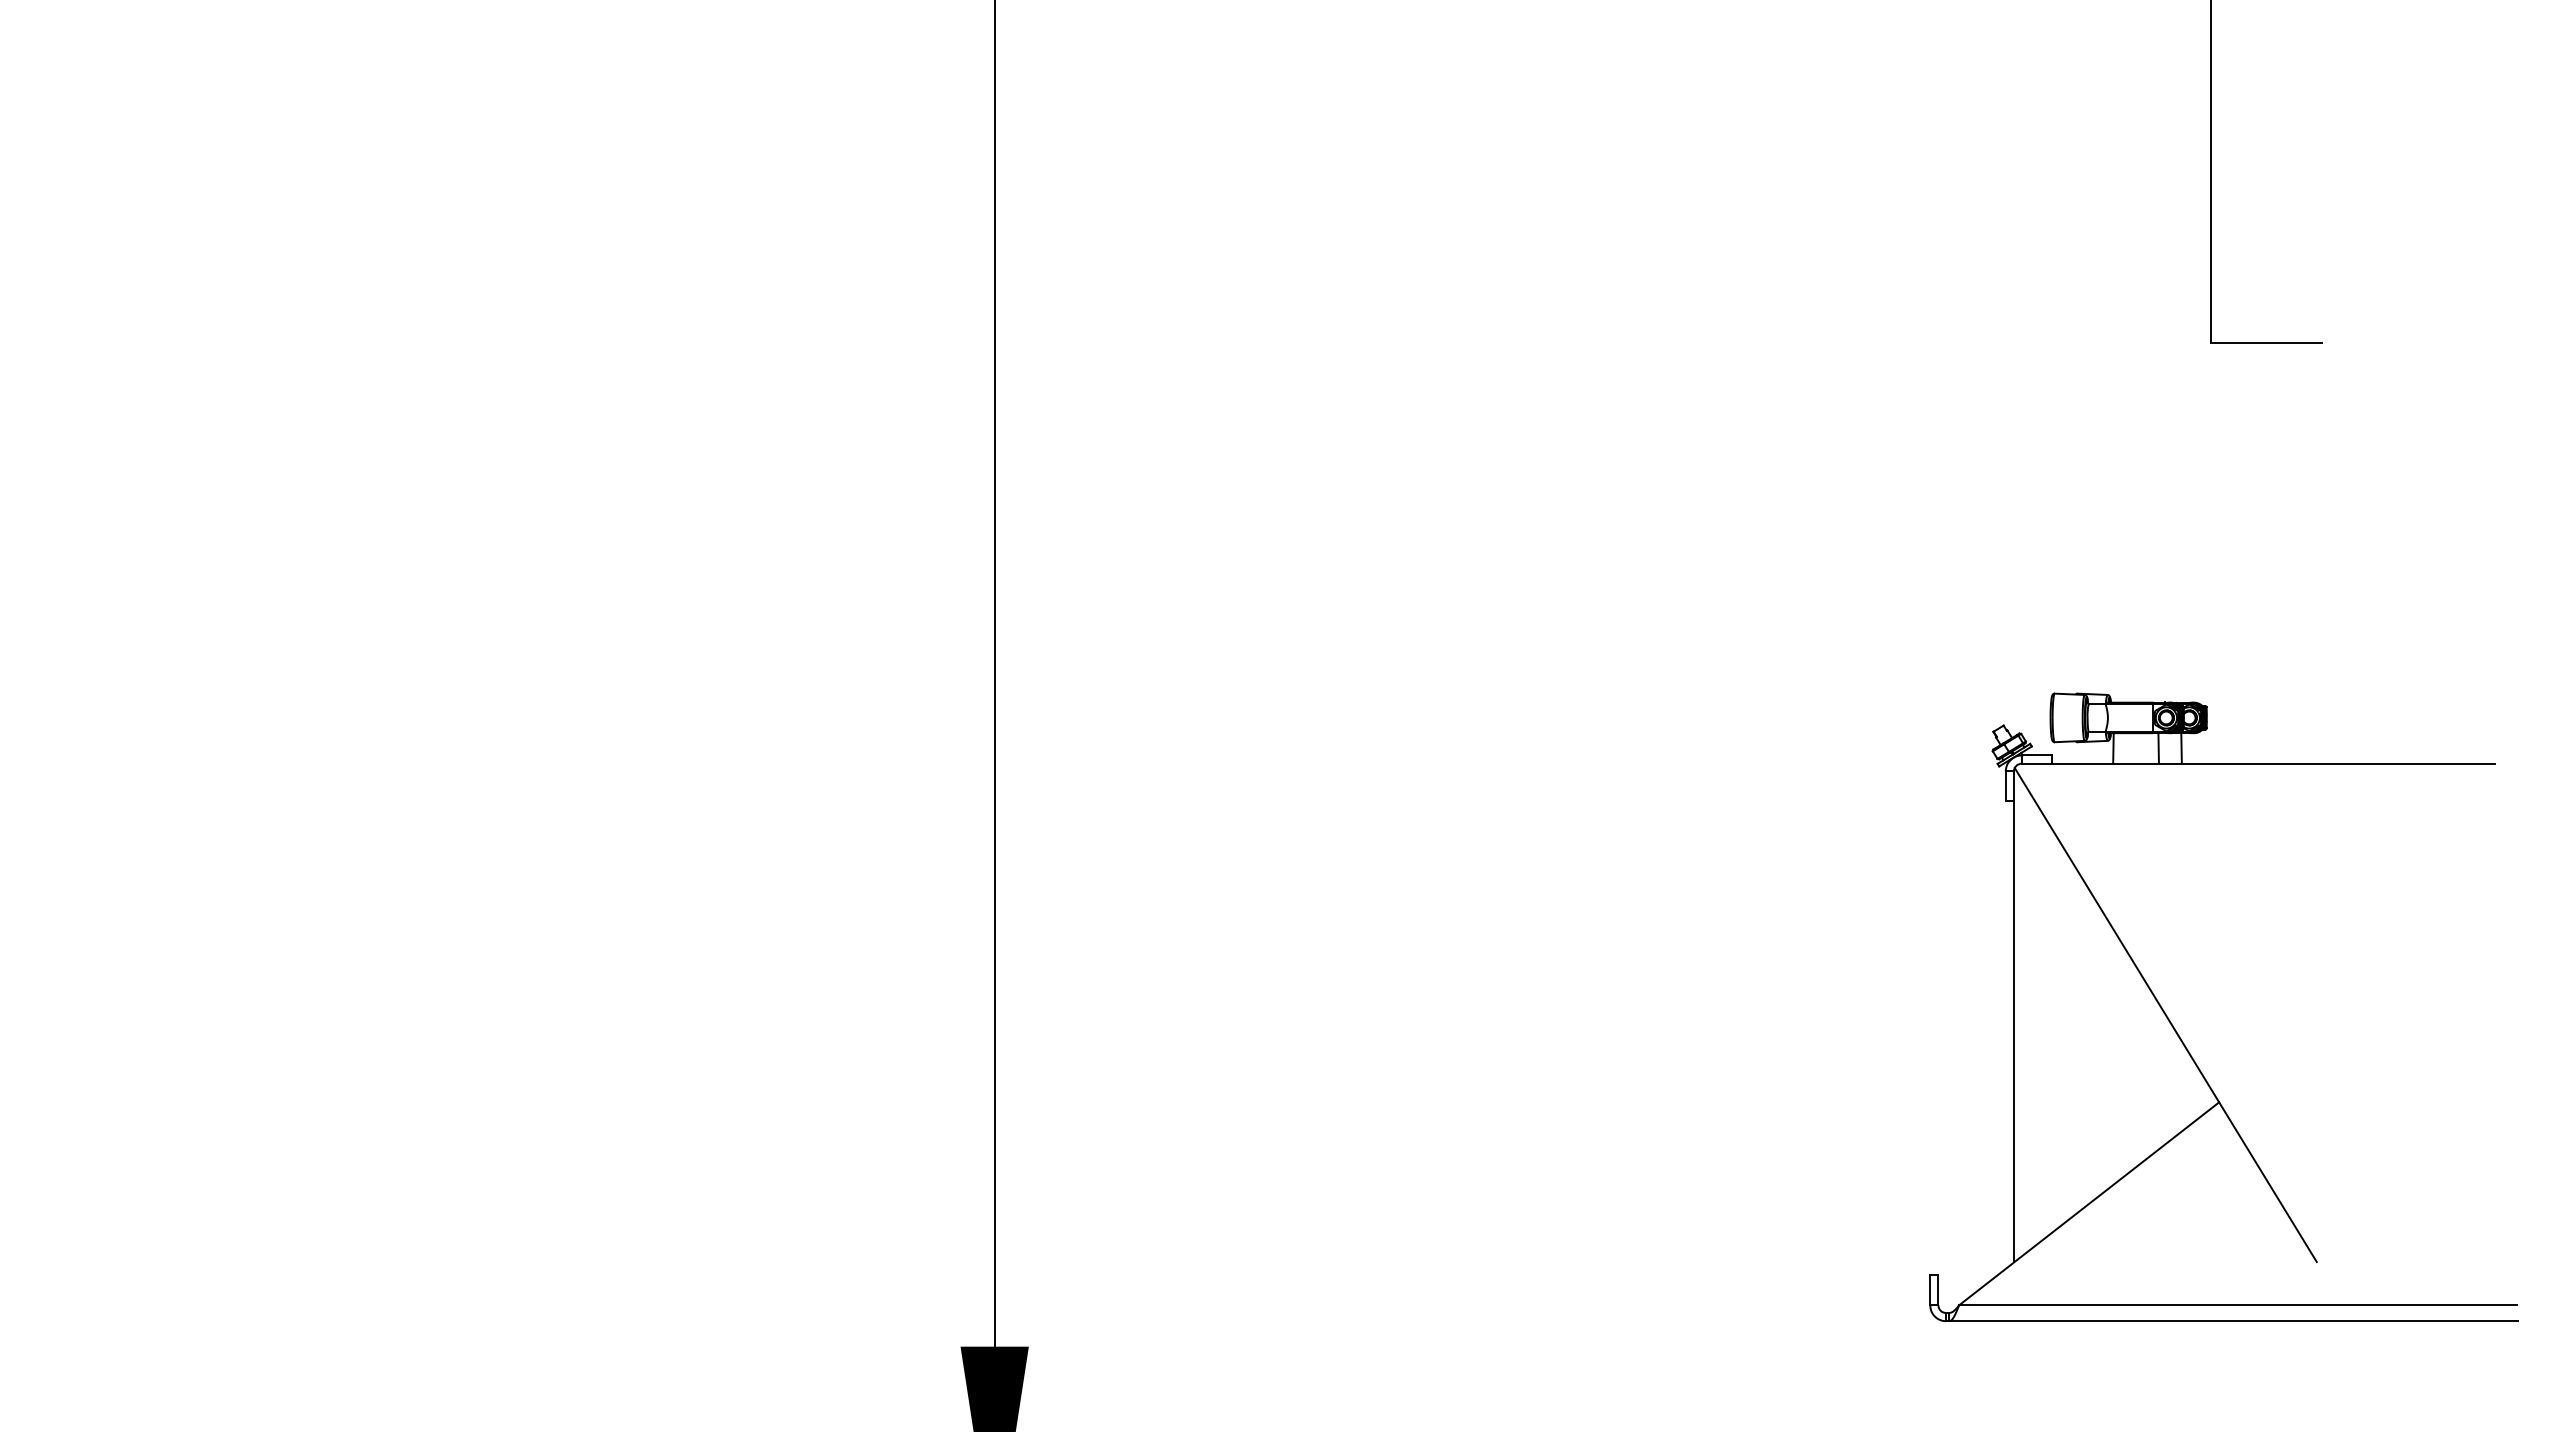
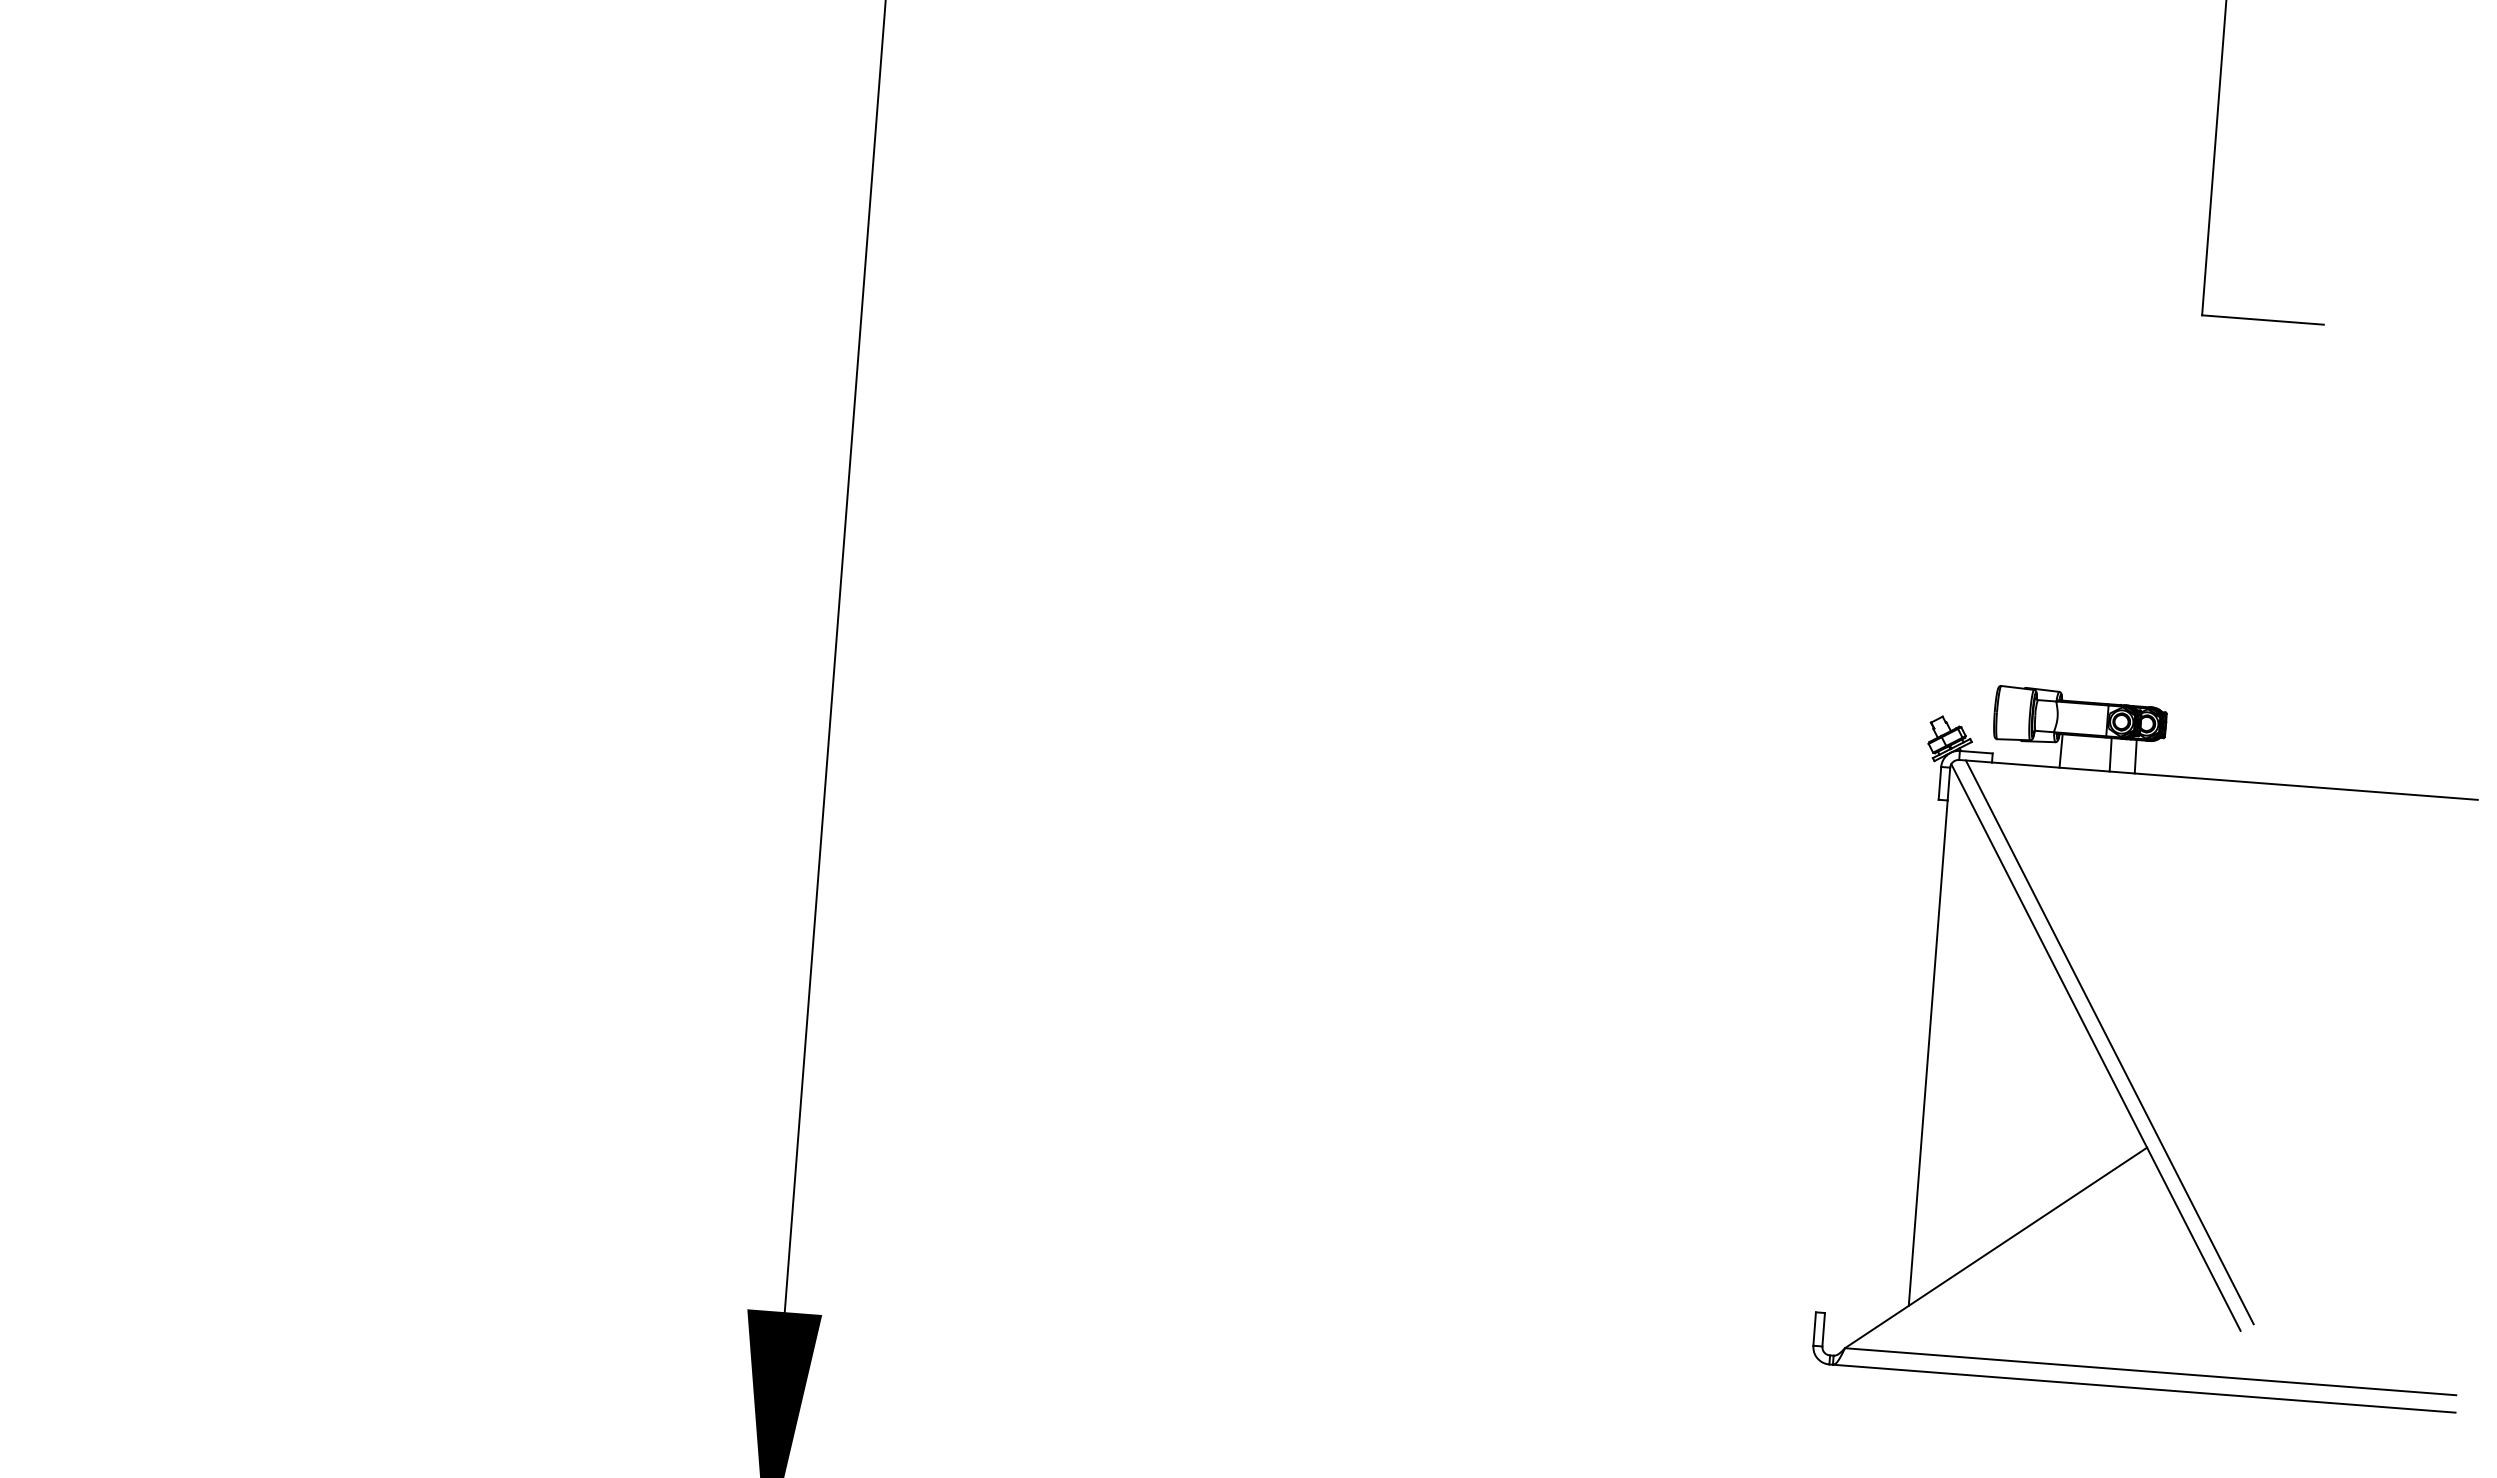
line: (2177, 1009) -> (2109, 1042), added

